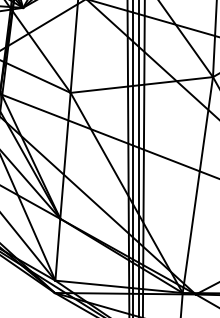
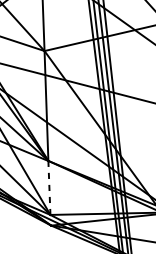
line: (57, 250) -> (49, 188), solid -> dashed

